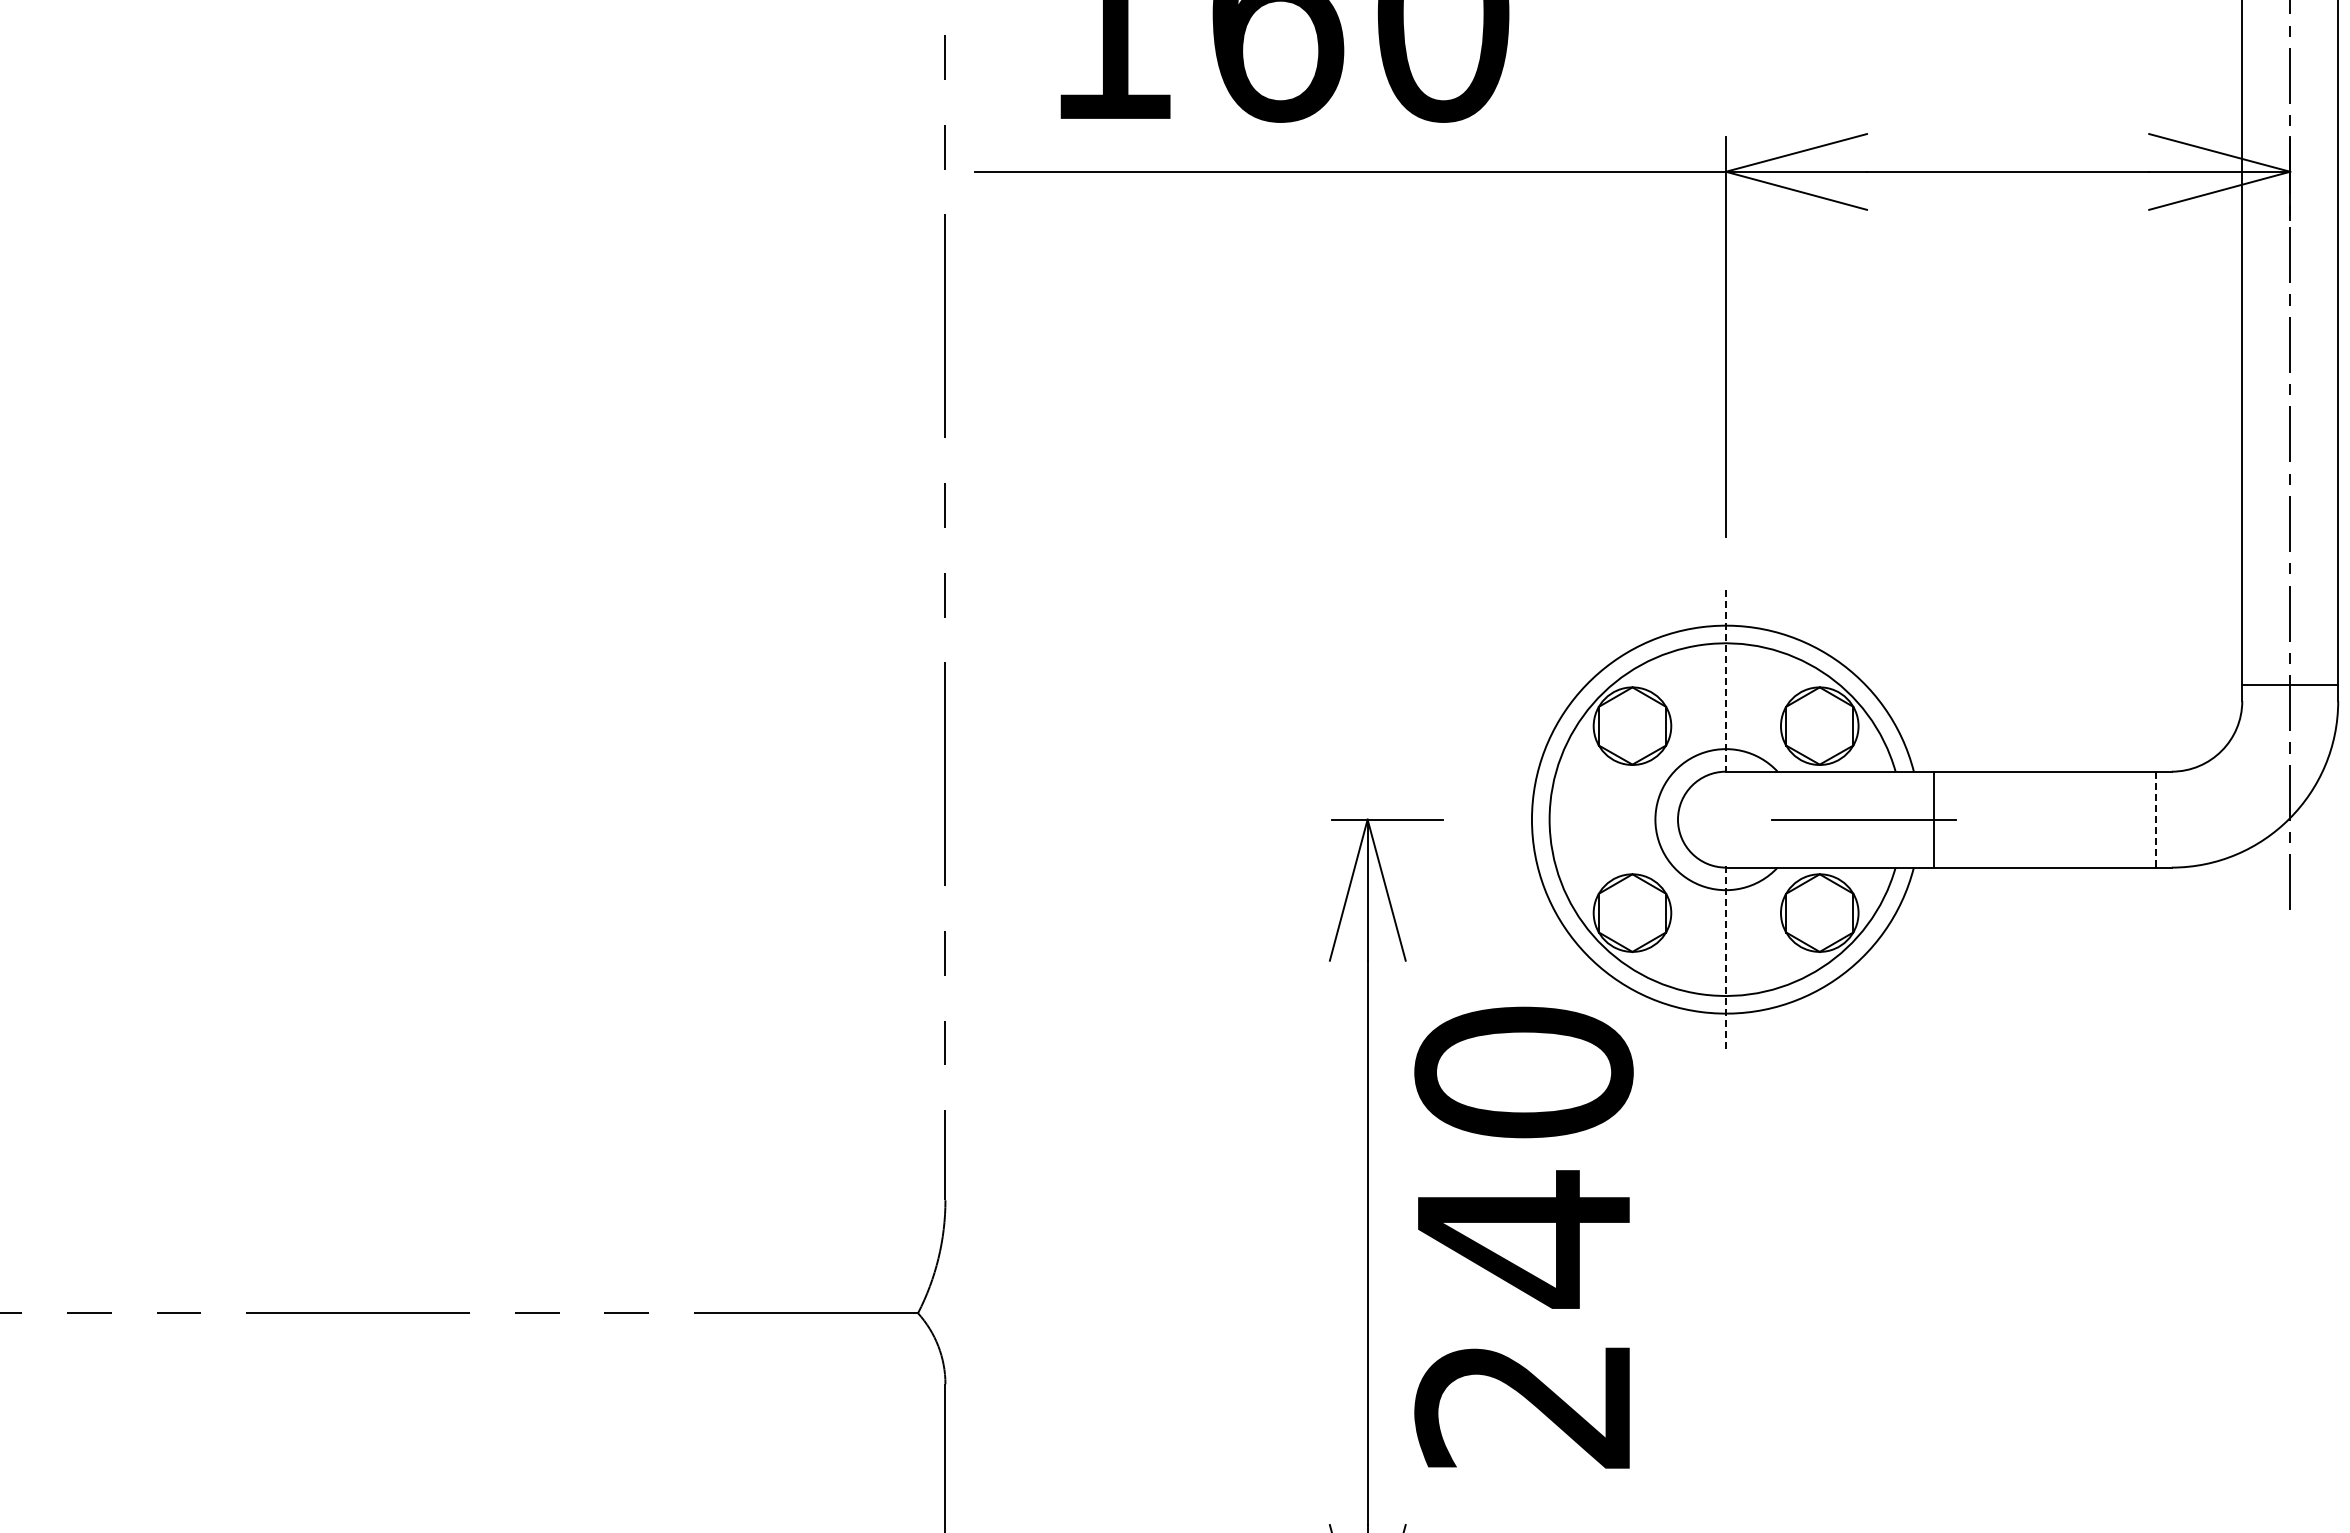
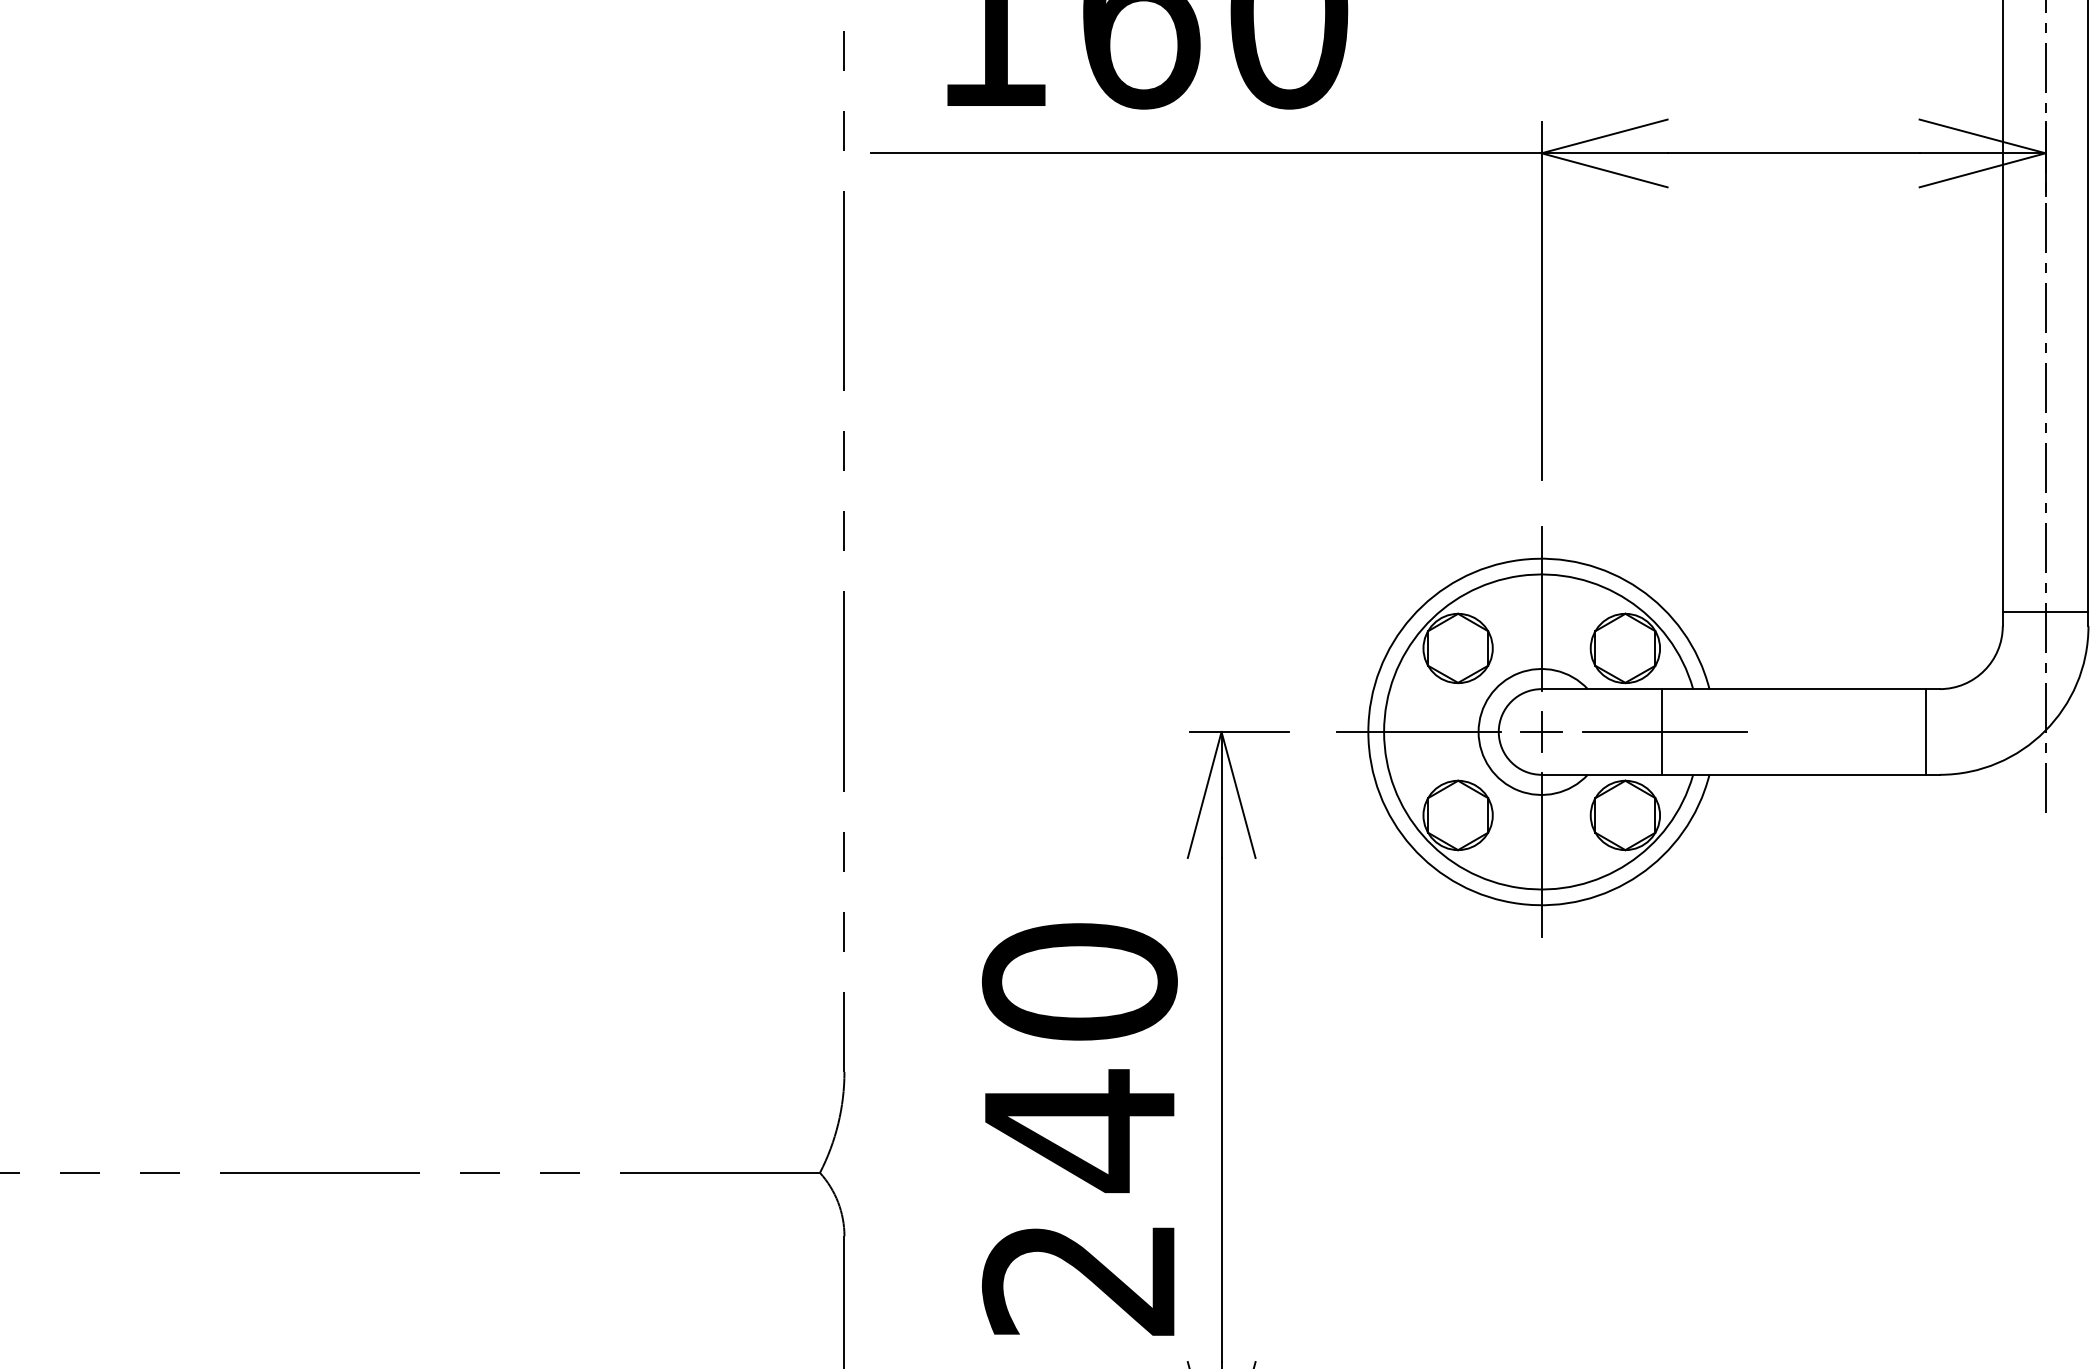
line: (1725, 681) -> (1541, 608), dashed -> solid
line: (1588, 819) -> (1418, 731), added
part: (1725, 819) -> (1541, 731), added
line: (1934, 819) -> (1661, 731), moved
line: (2155, 819) -> (1925, 731), dashed -> solid
line: (1725, 957) -> (1541, 855), dashed -> solid
text: (1523, 1237) -> (1079, 1129), moved

